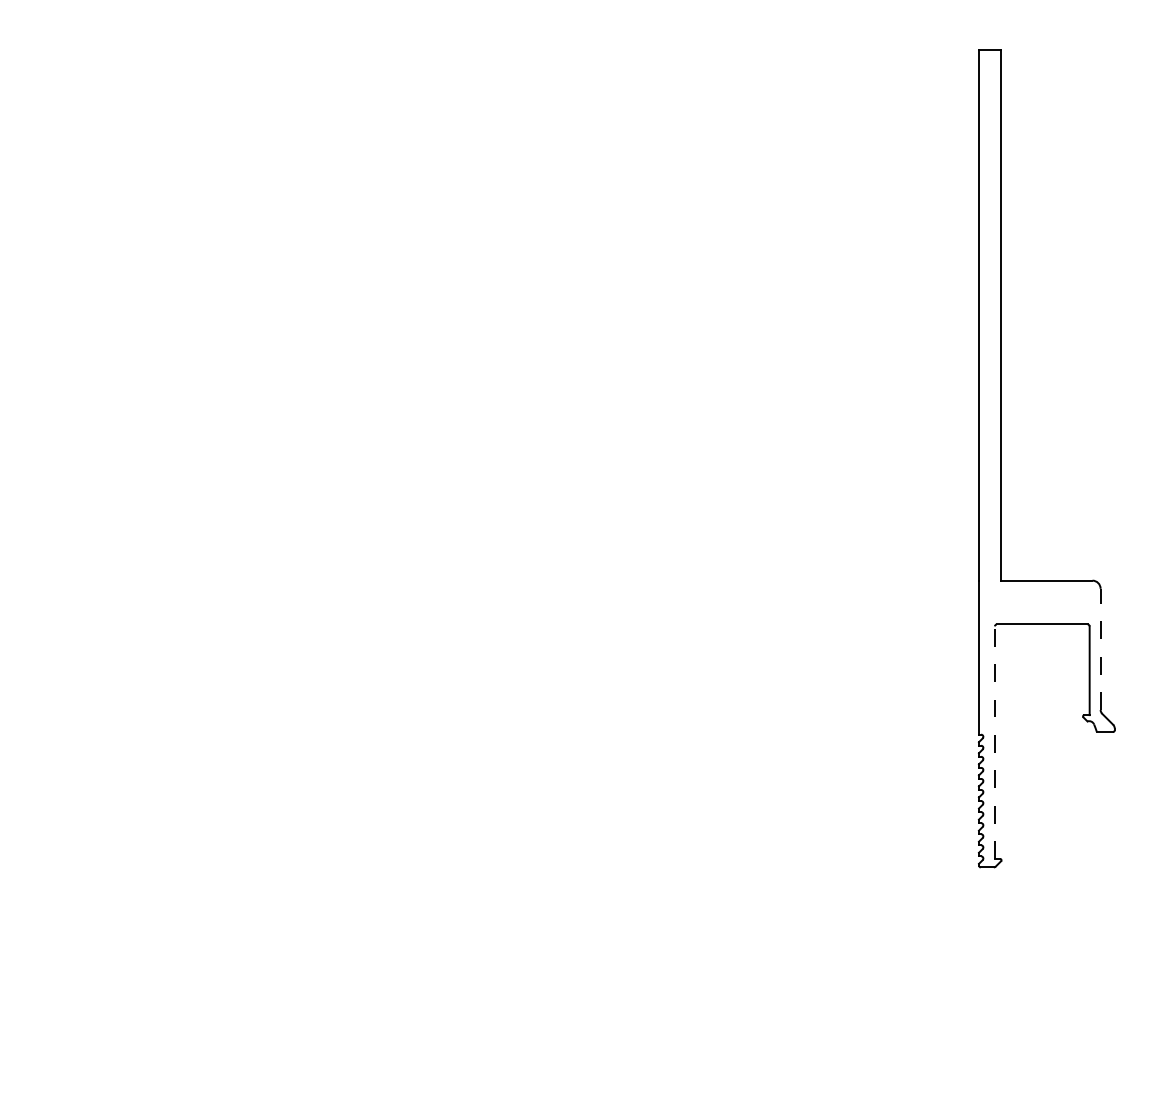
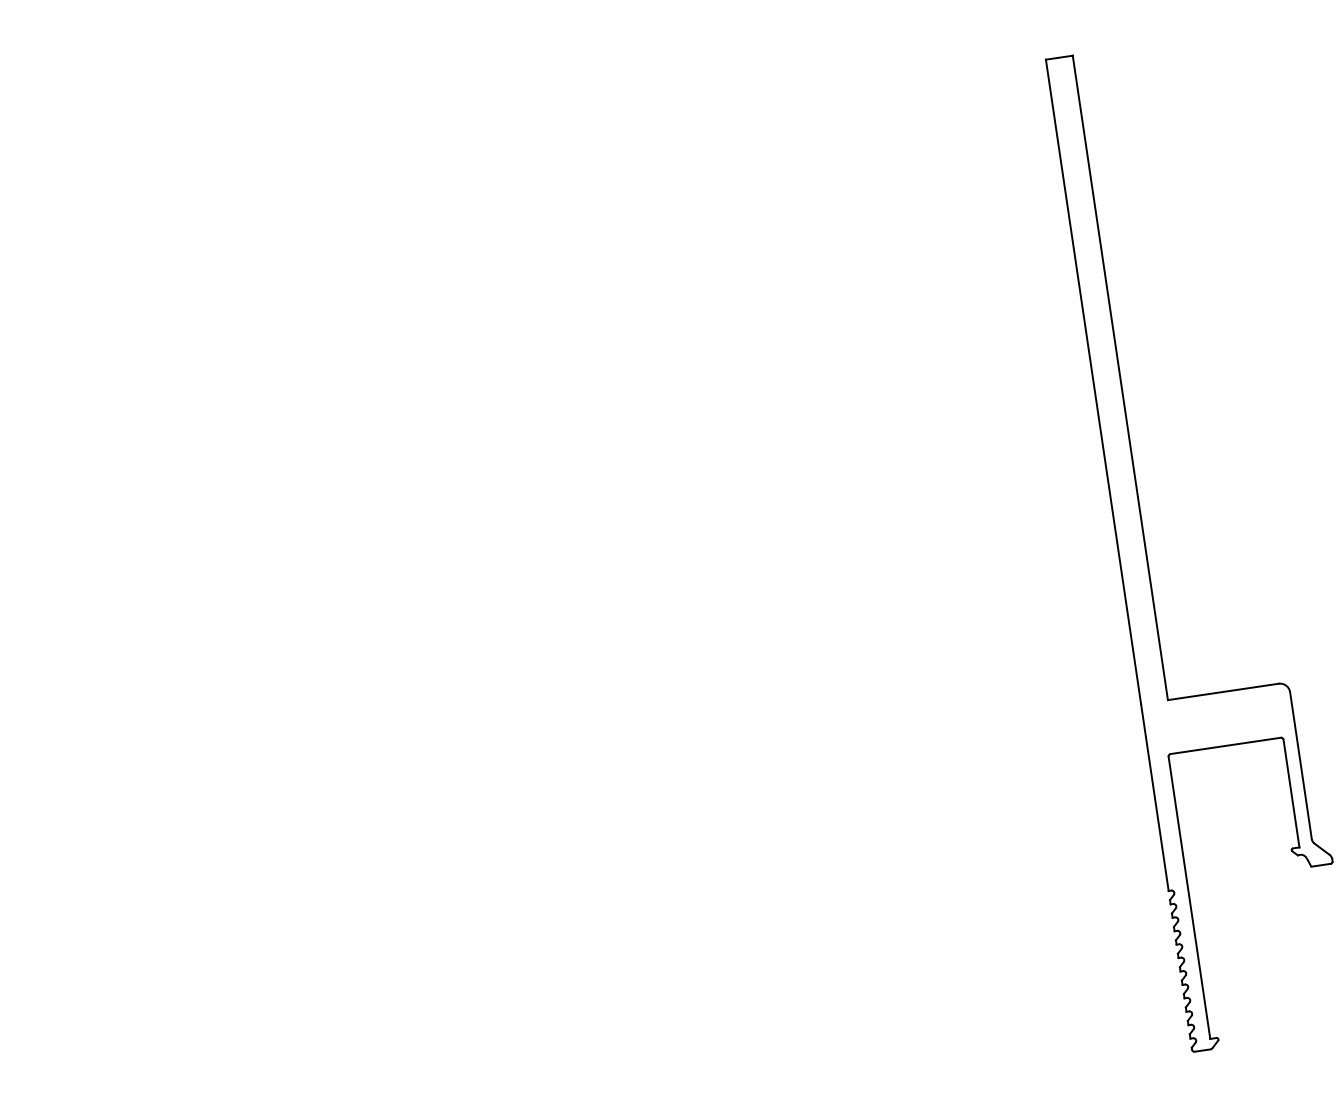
line: (1100, 649) -> (1300, 765), dashed -> solid
line: (994, 742) -> (1188, 897), dashed -> solid

